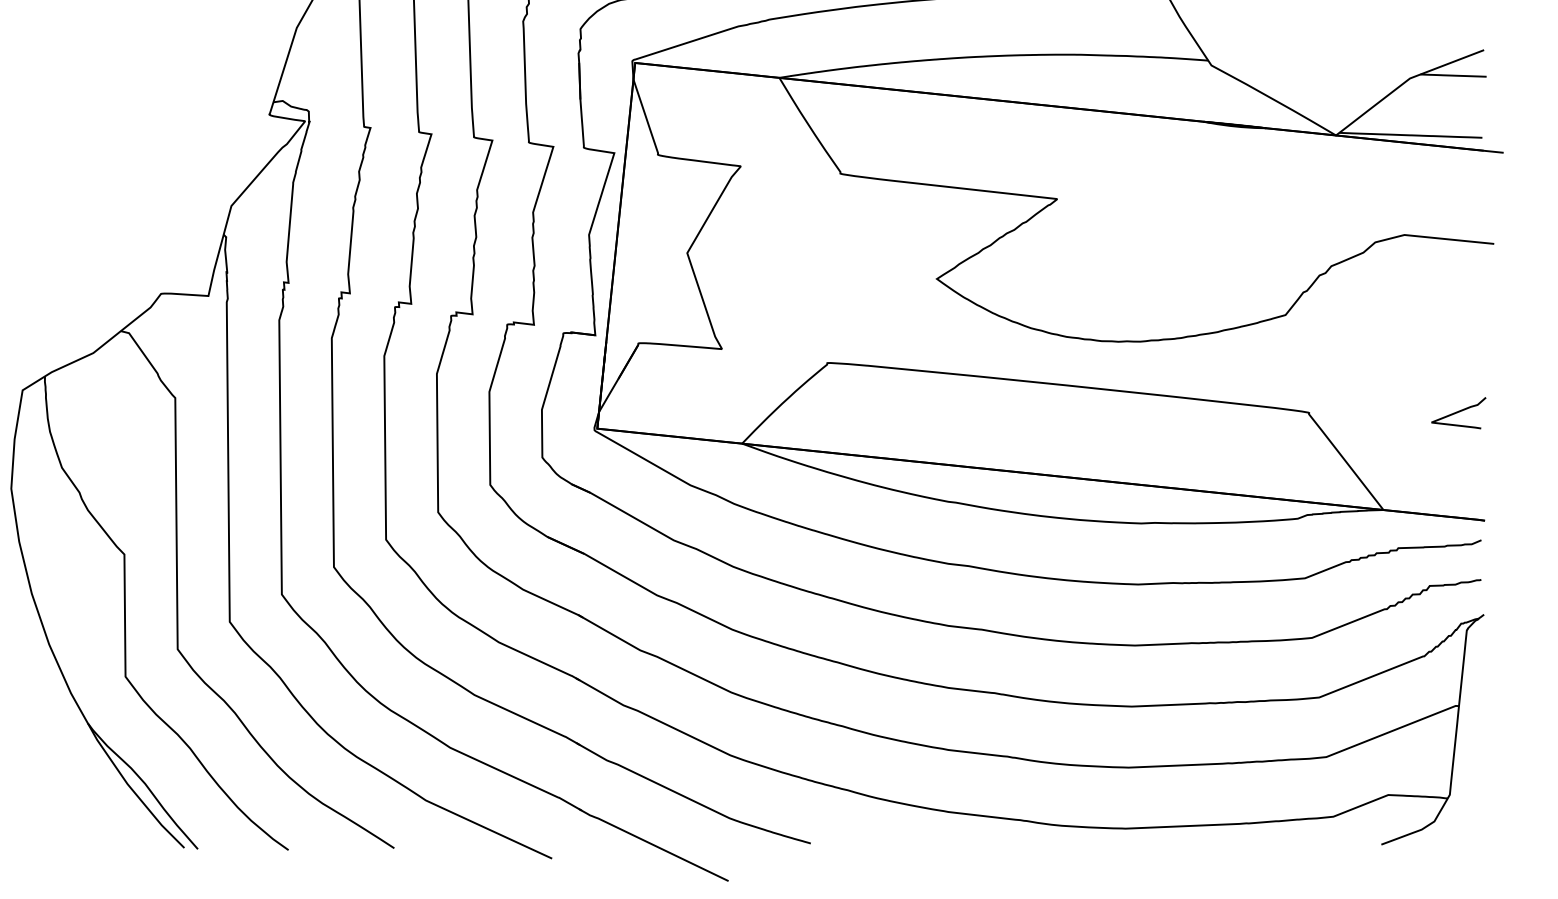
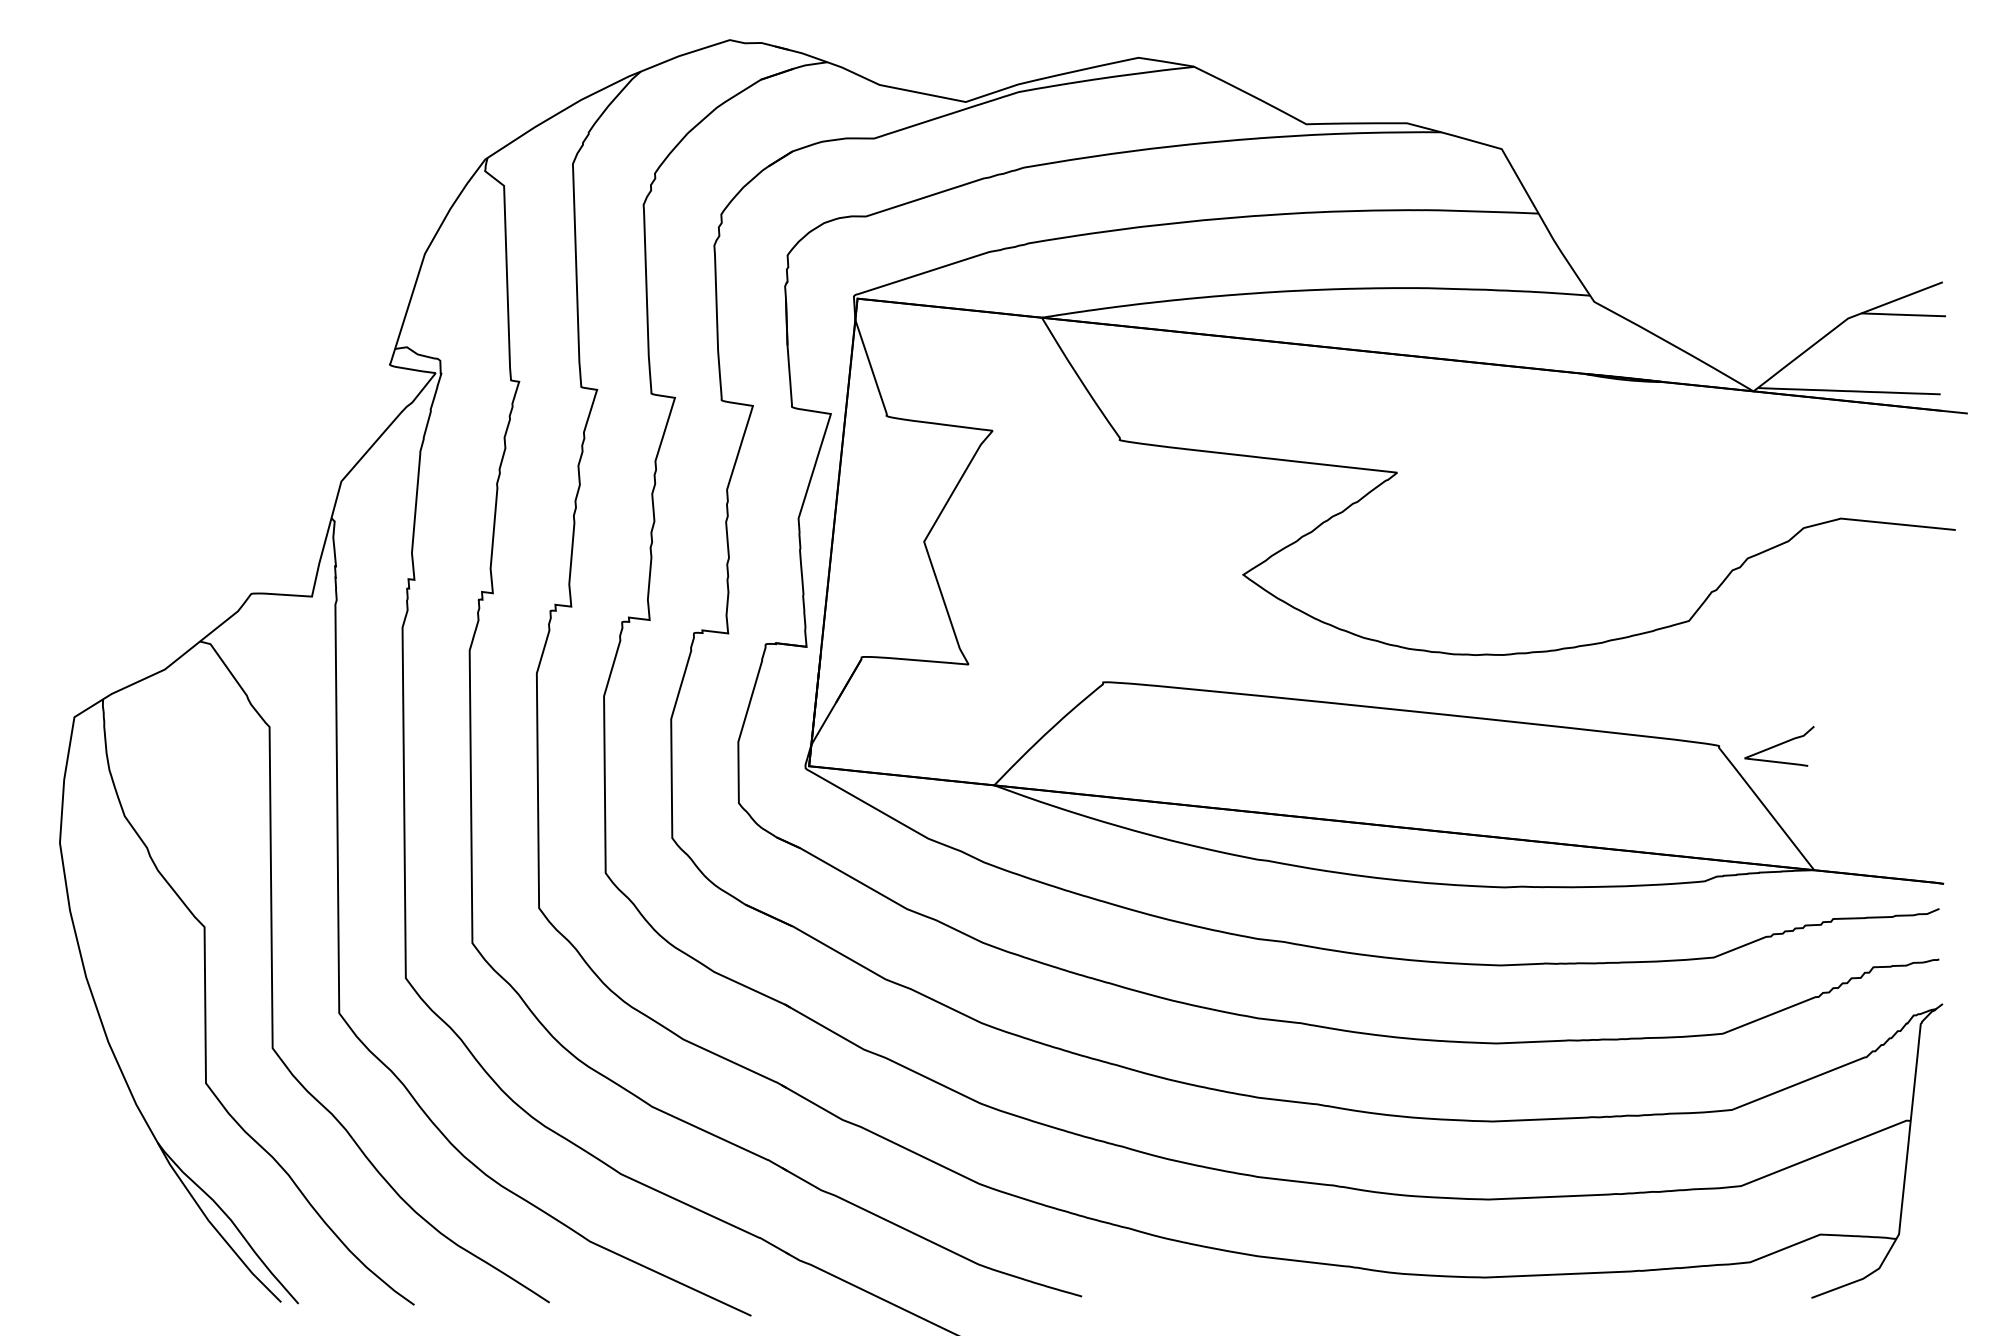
curve: (1458, 412) -> (1779, 745), moved

